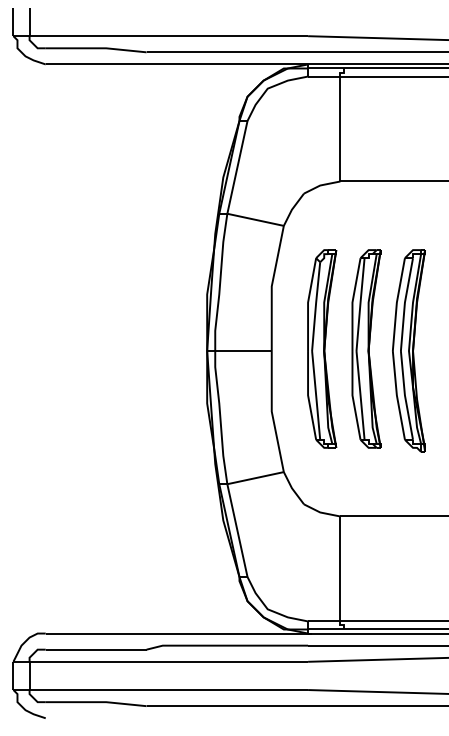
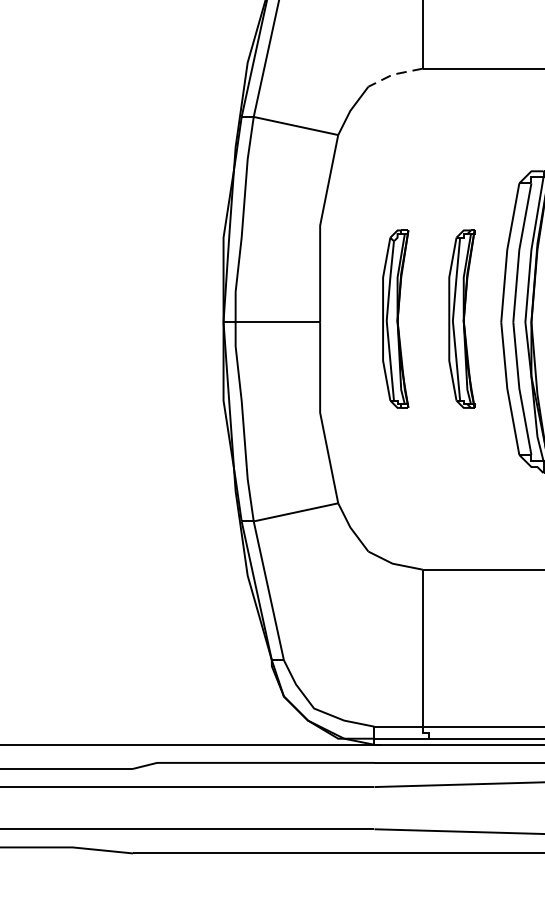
line: (320, 185) -> (393, 74), solid -> dashed
part: (322, 348) -> (396, 318), size x0.6
part: (366, 348) -> (461, 318), size x0.6

